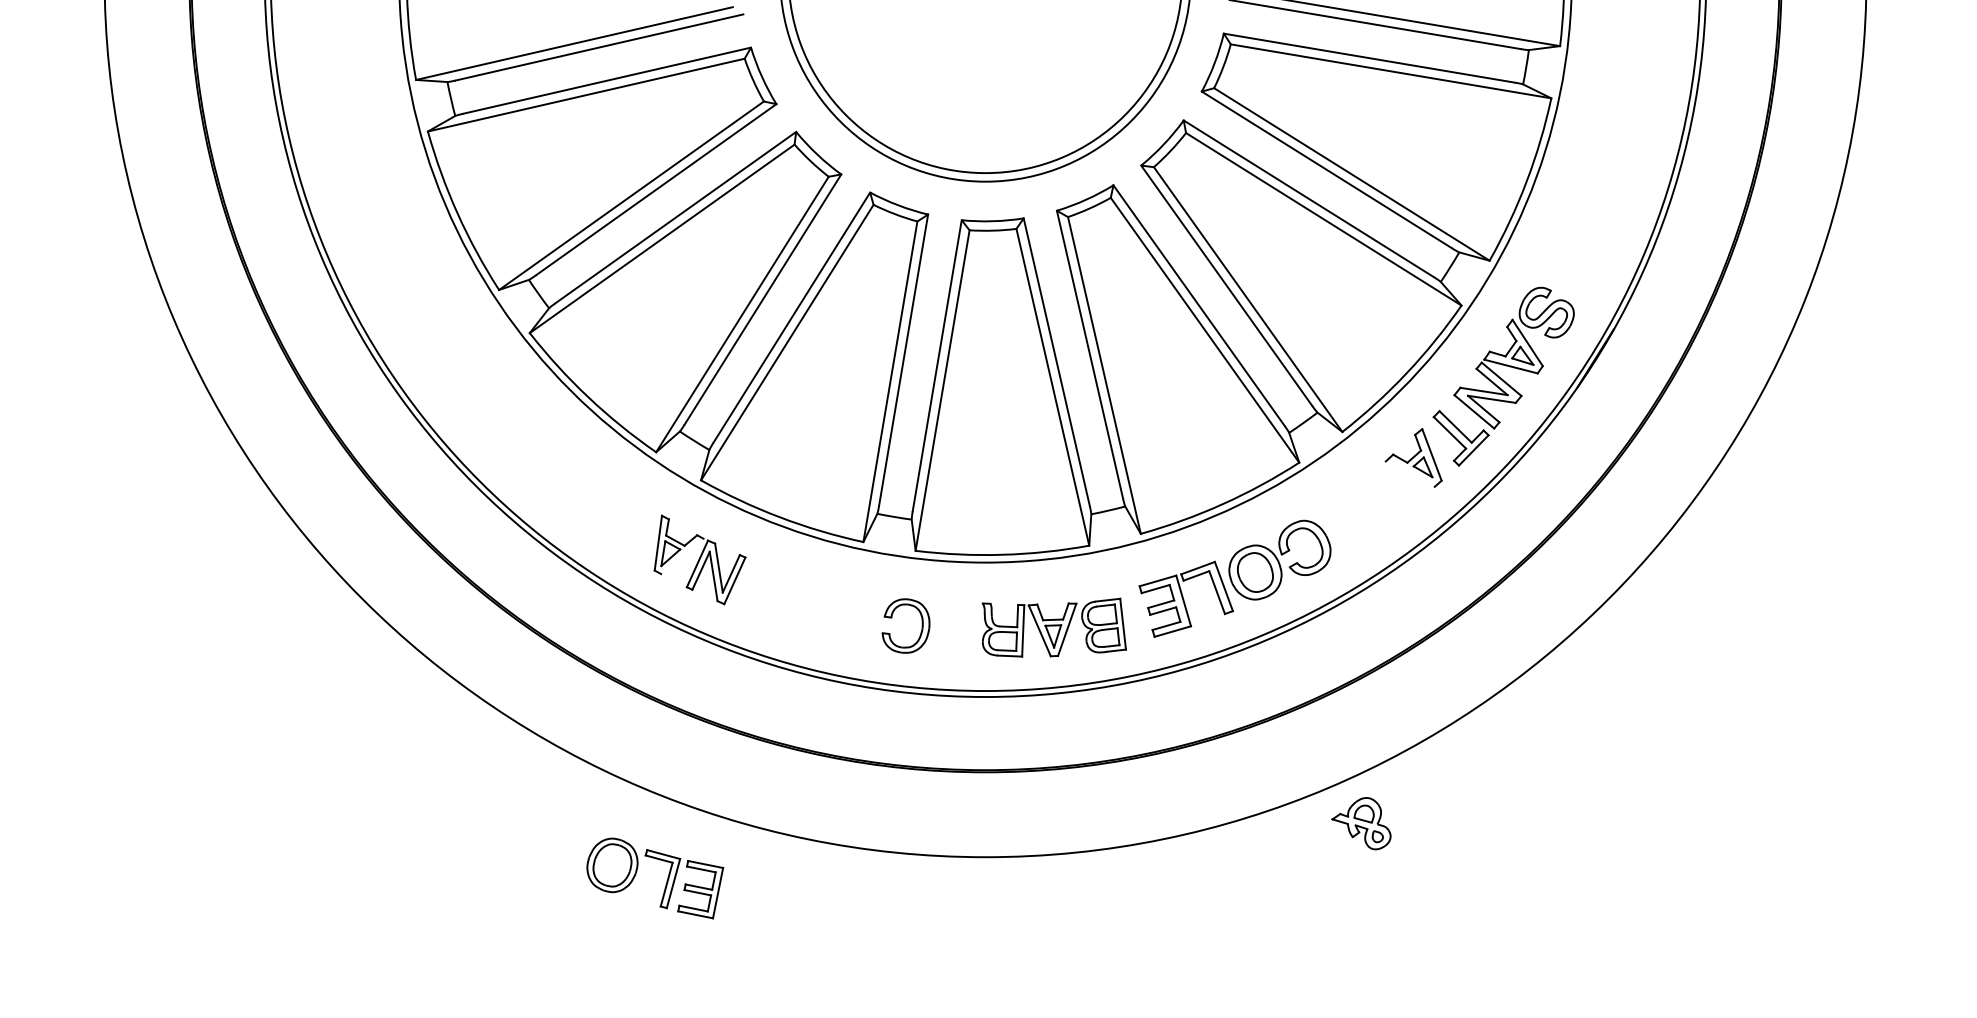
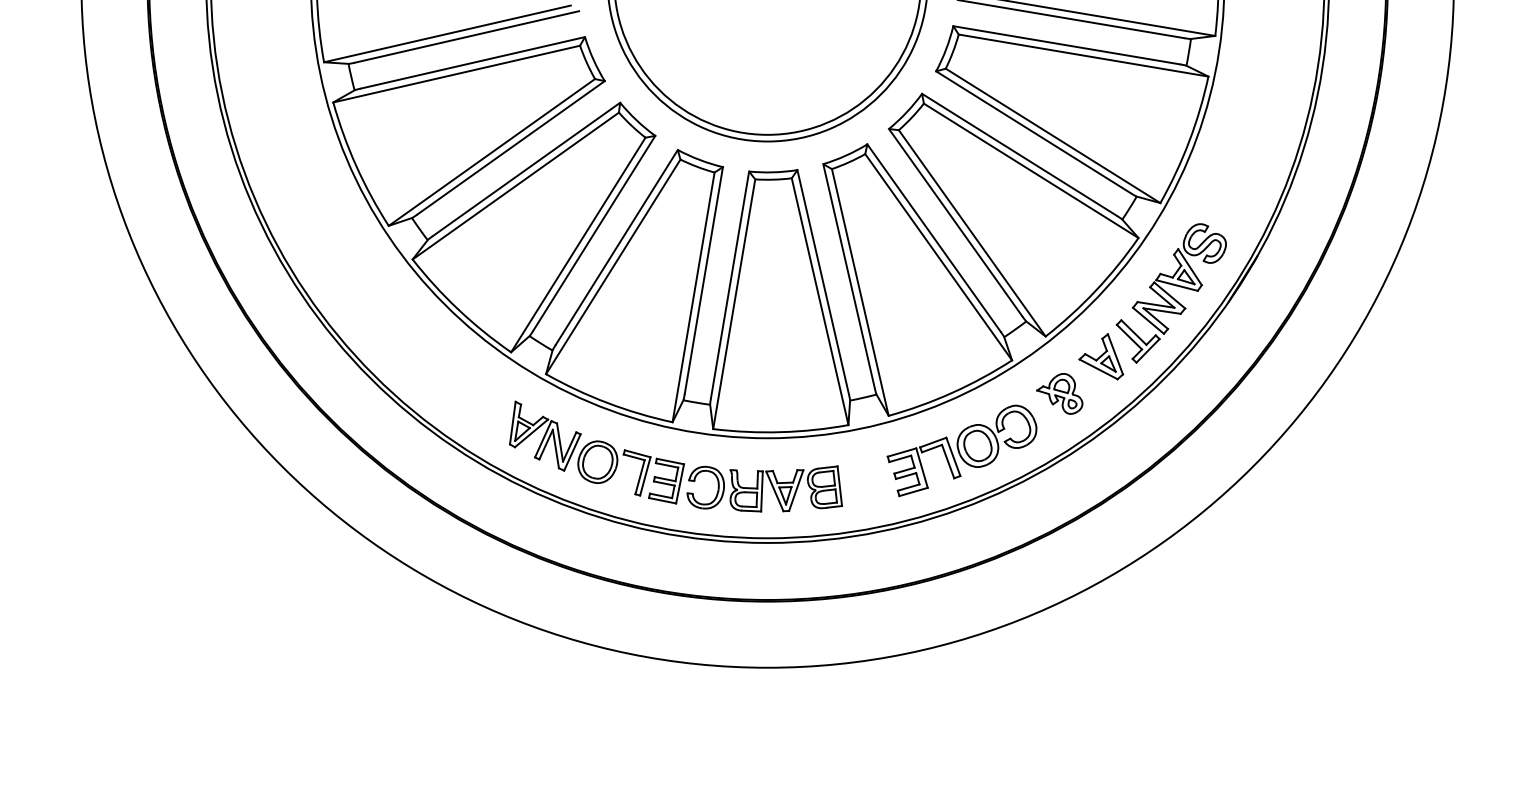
line: (1409, 473) -> (1097, 368), added
line: (682, 556) -> (531, 433), added
part: (1054, 627) -> (786, 488), moved
part: (1361, 823) -> (1059, 393), moved
part: (666, 880) -> (639, 474), moved

